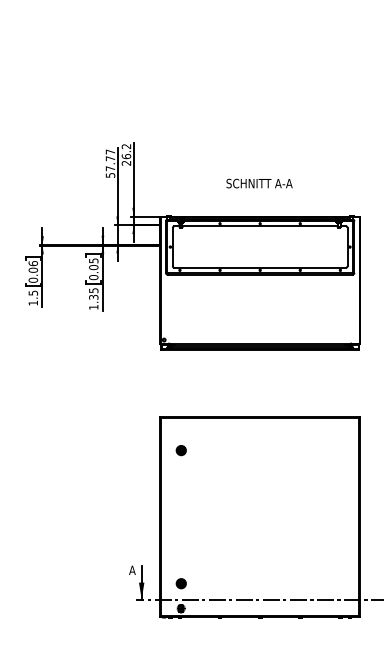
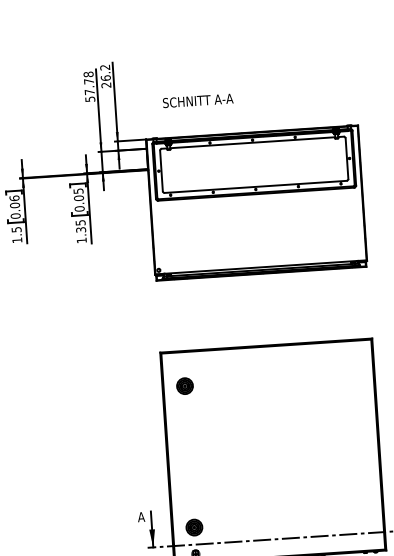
text: (110, 151) -> (88, 73), 57.77 -> 57.78
text: (259, 183) -> (198, 100), moved
part: (180, 450) -> (183, 386), size x1.6
part: (180, 583) -> (193, 527), size x1.6

